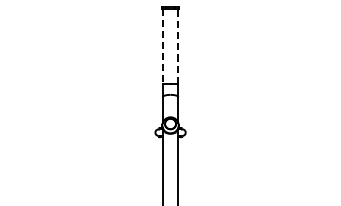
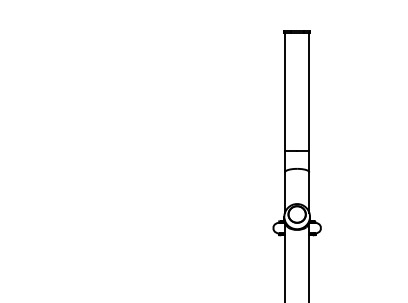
line: (178, 45) -> (309, 91), dashed -> solid
line: (162, 46) -> (284, 92), dashed -> solid

